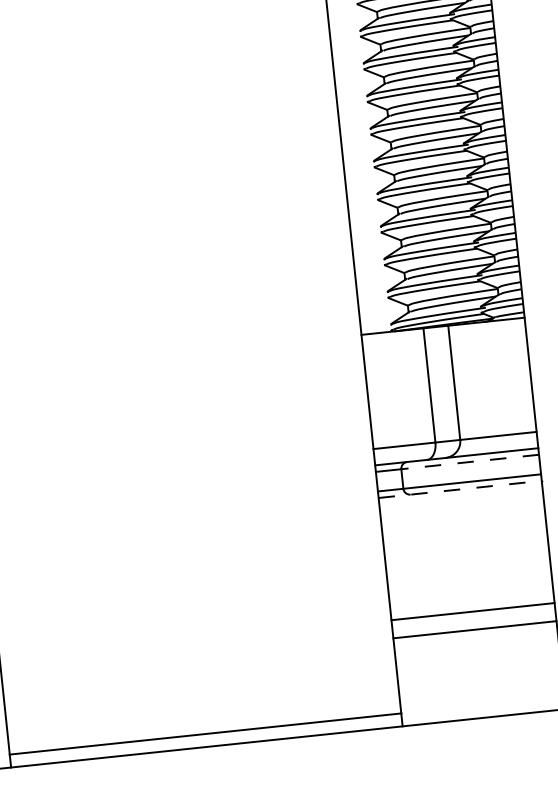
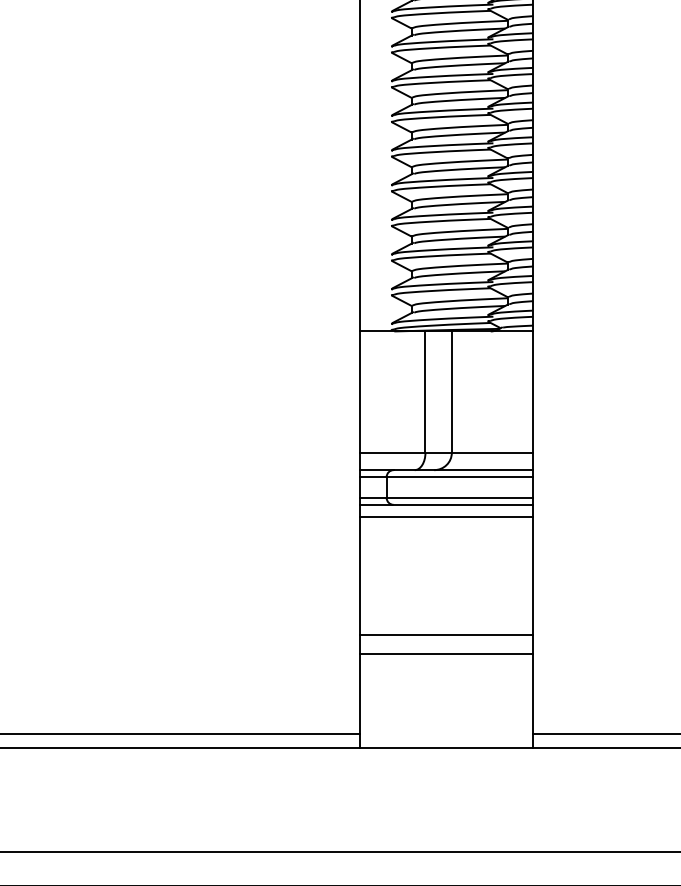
line: (469, 462) -> (459, 477), dashed -> solid
line: (460, 489) -> (446, 504), dashed -> solid
line: (461, 501) -> (446, 517), added

